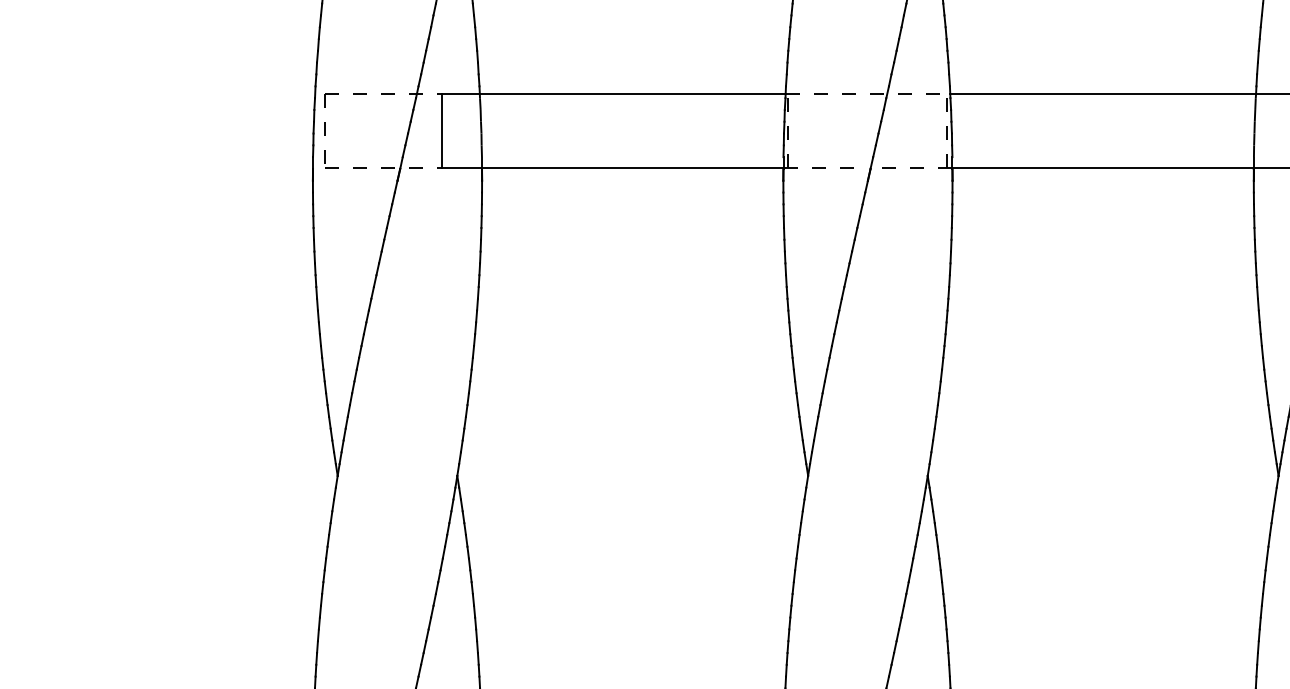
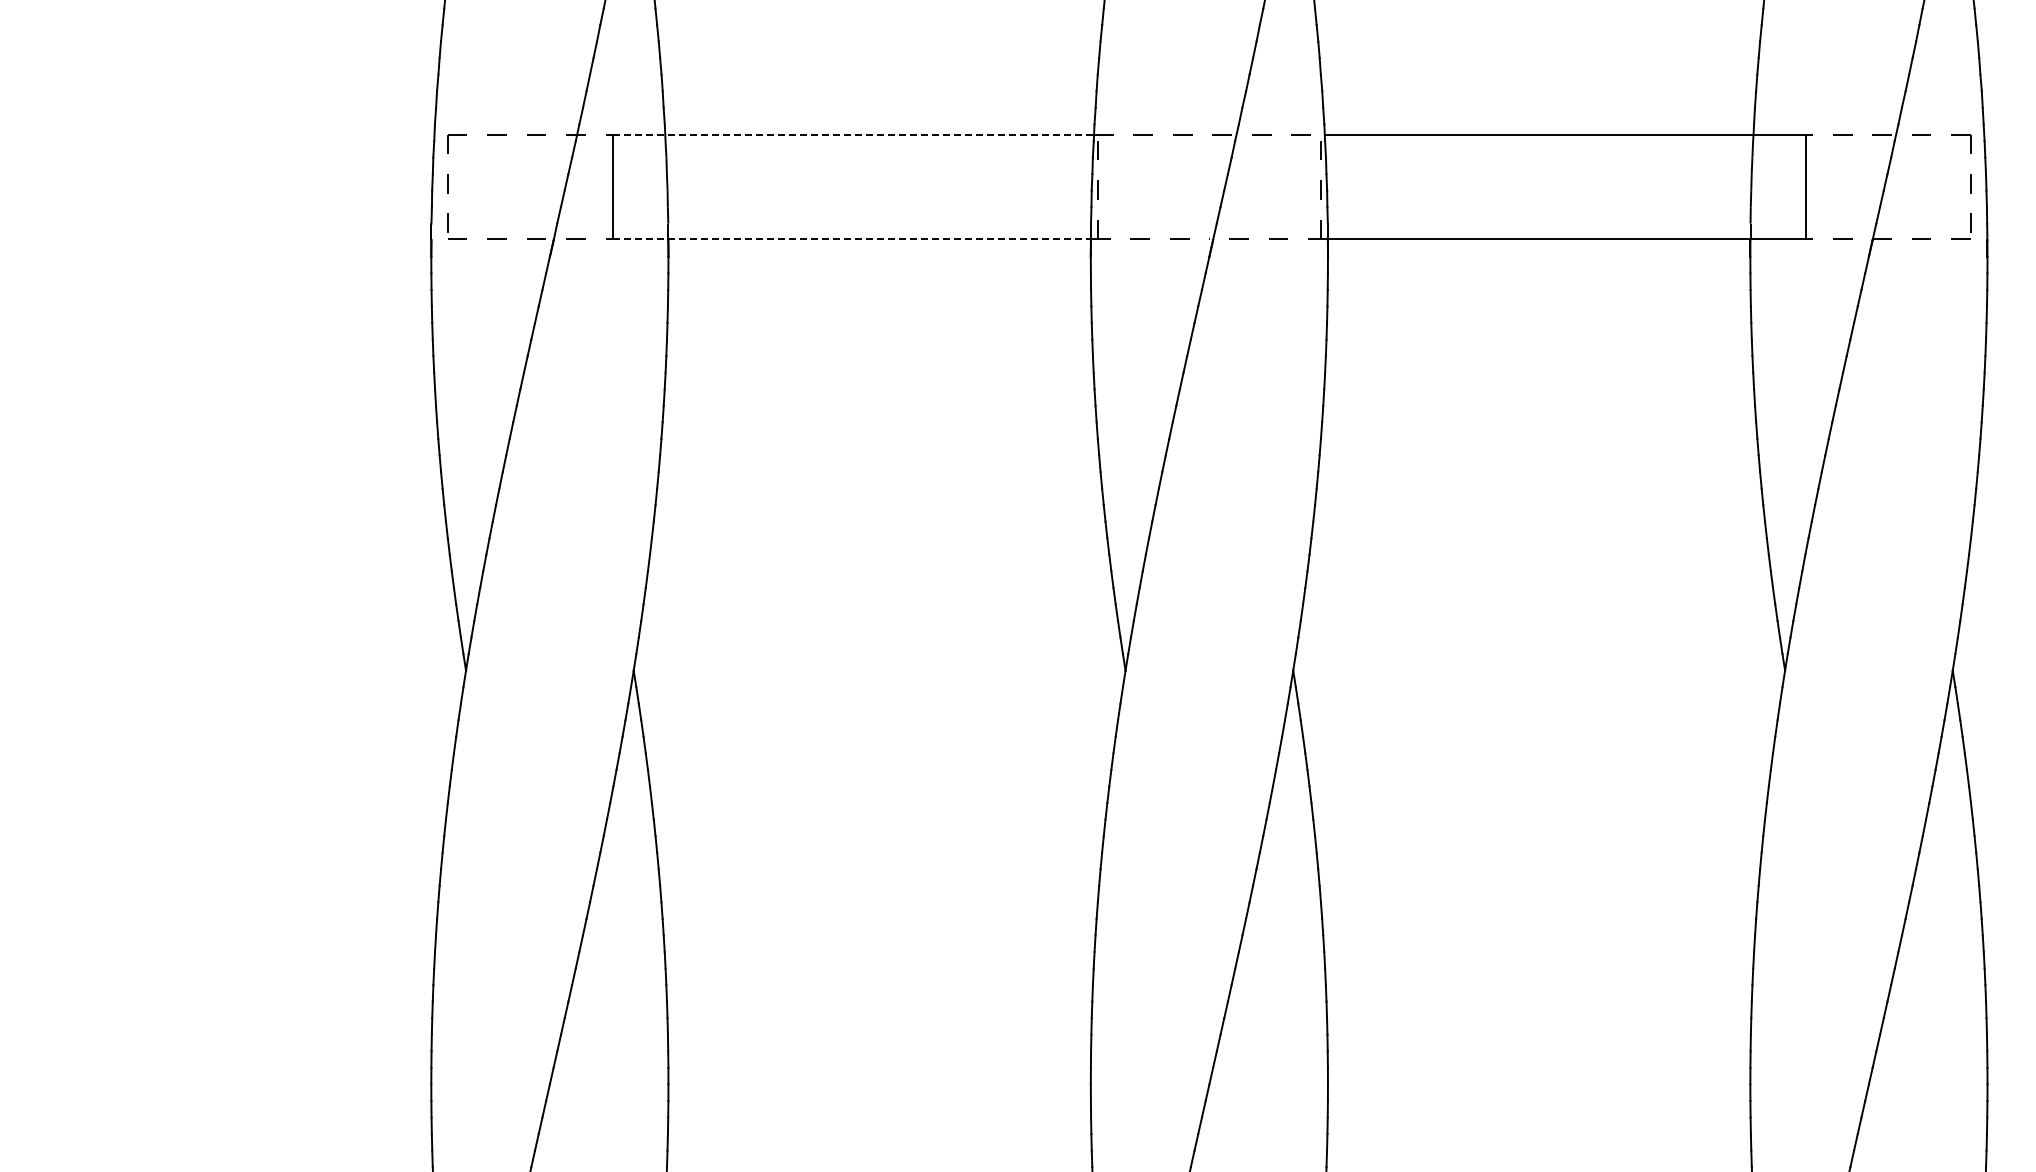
line: (614, 93) -> (853, 134), solid -> dashed
line: (613, 168) -> (852, 239), solid -> dashed

